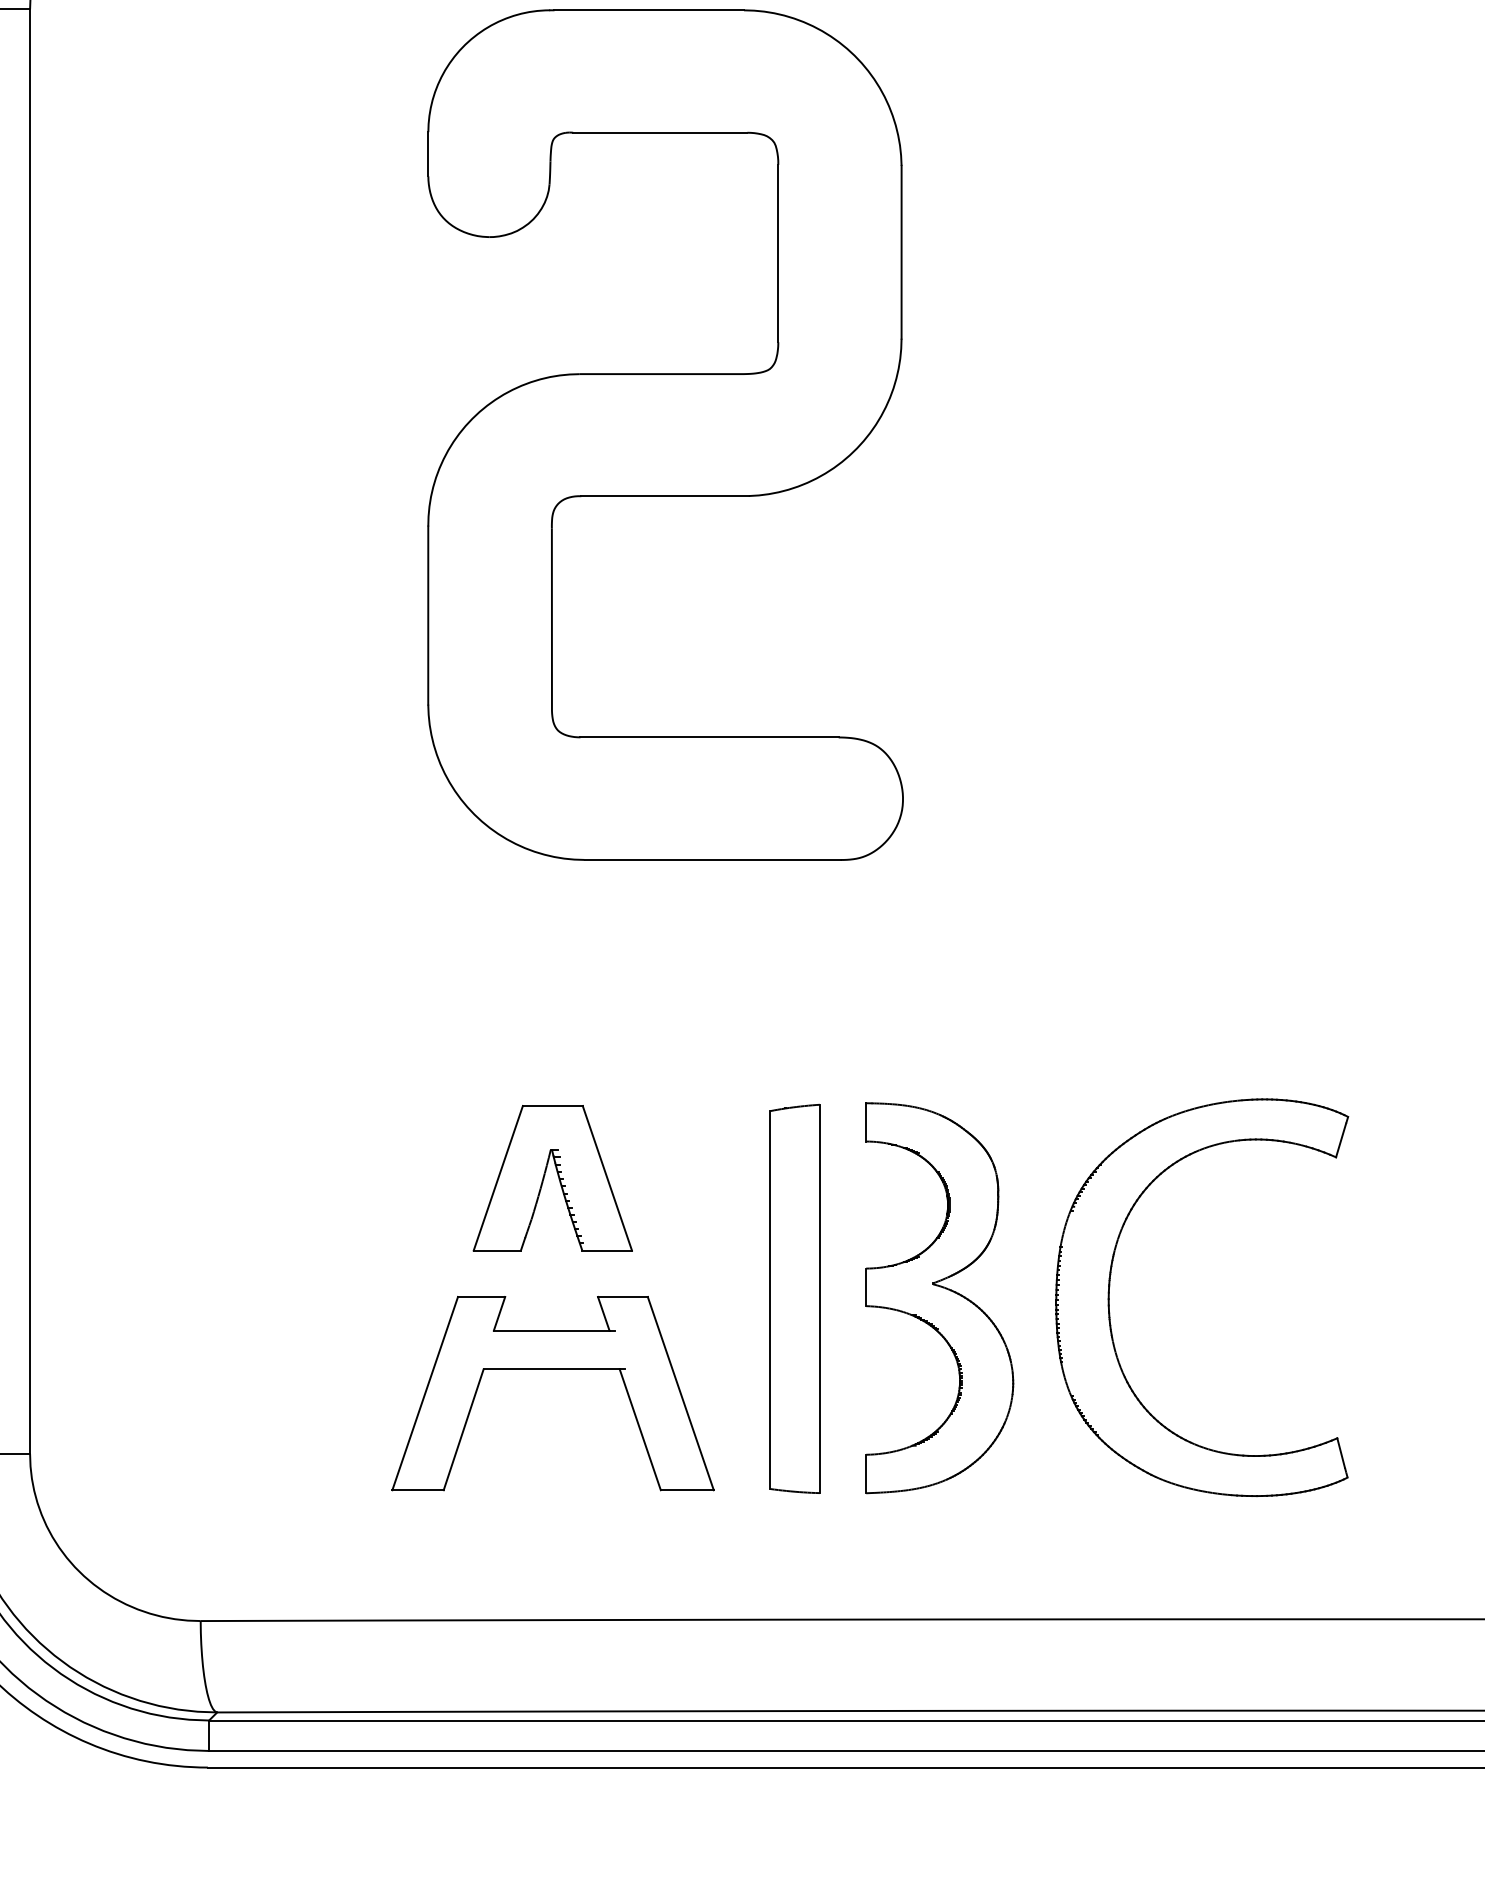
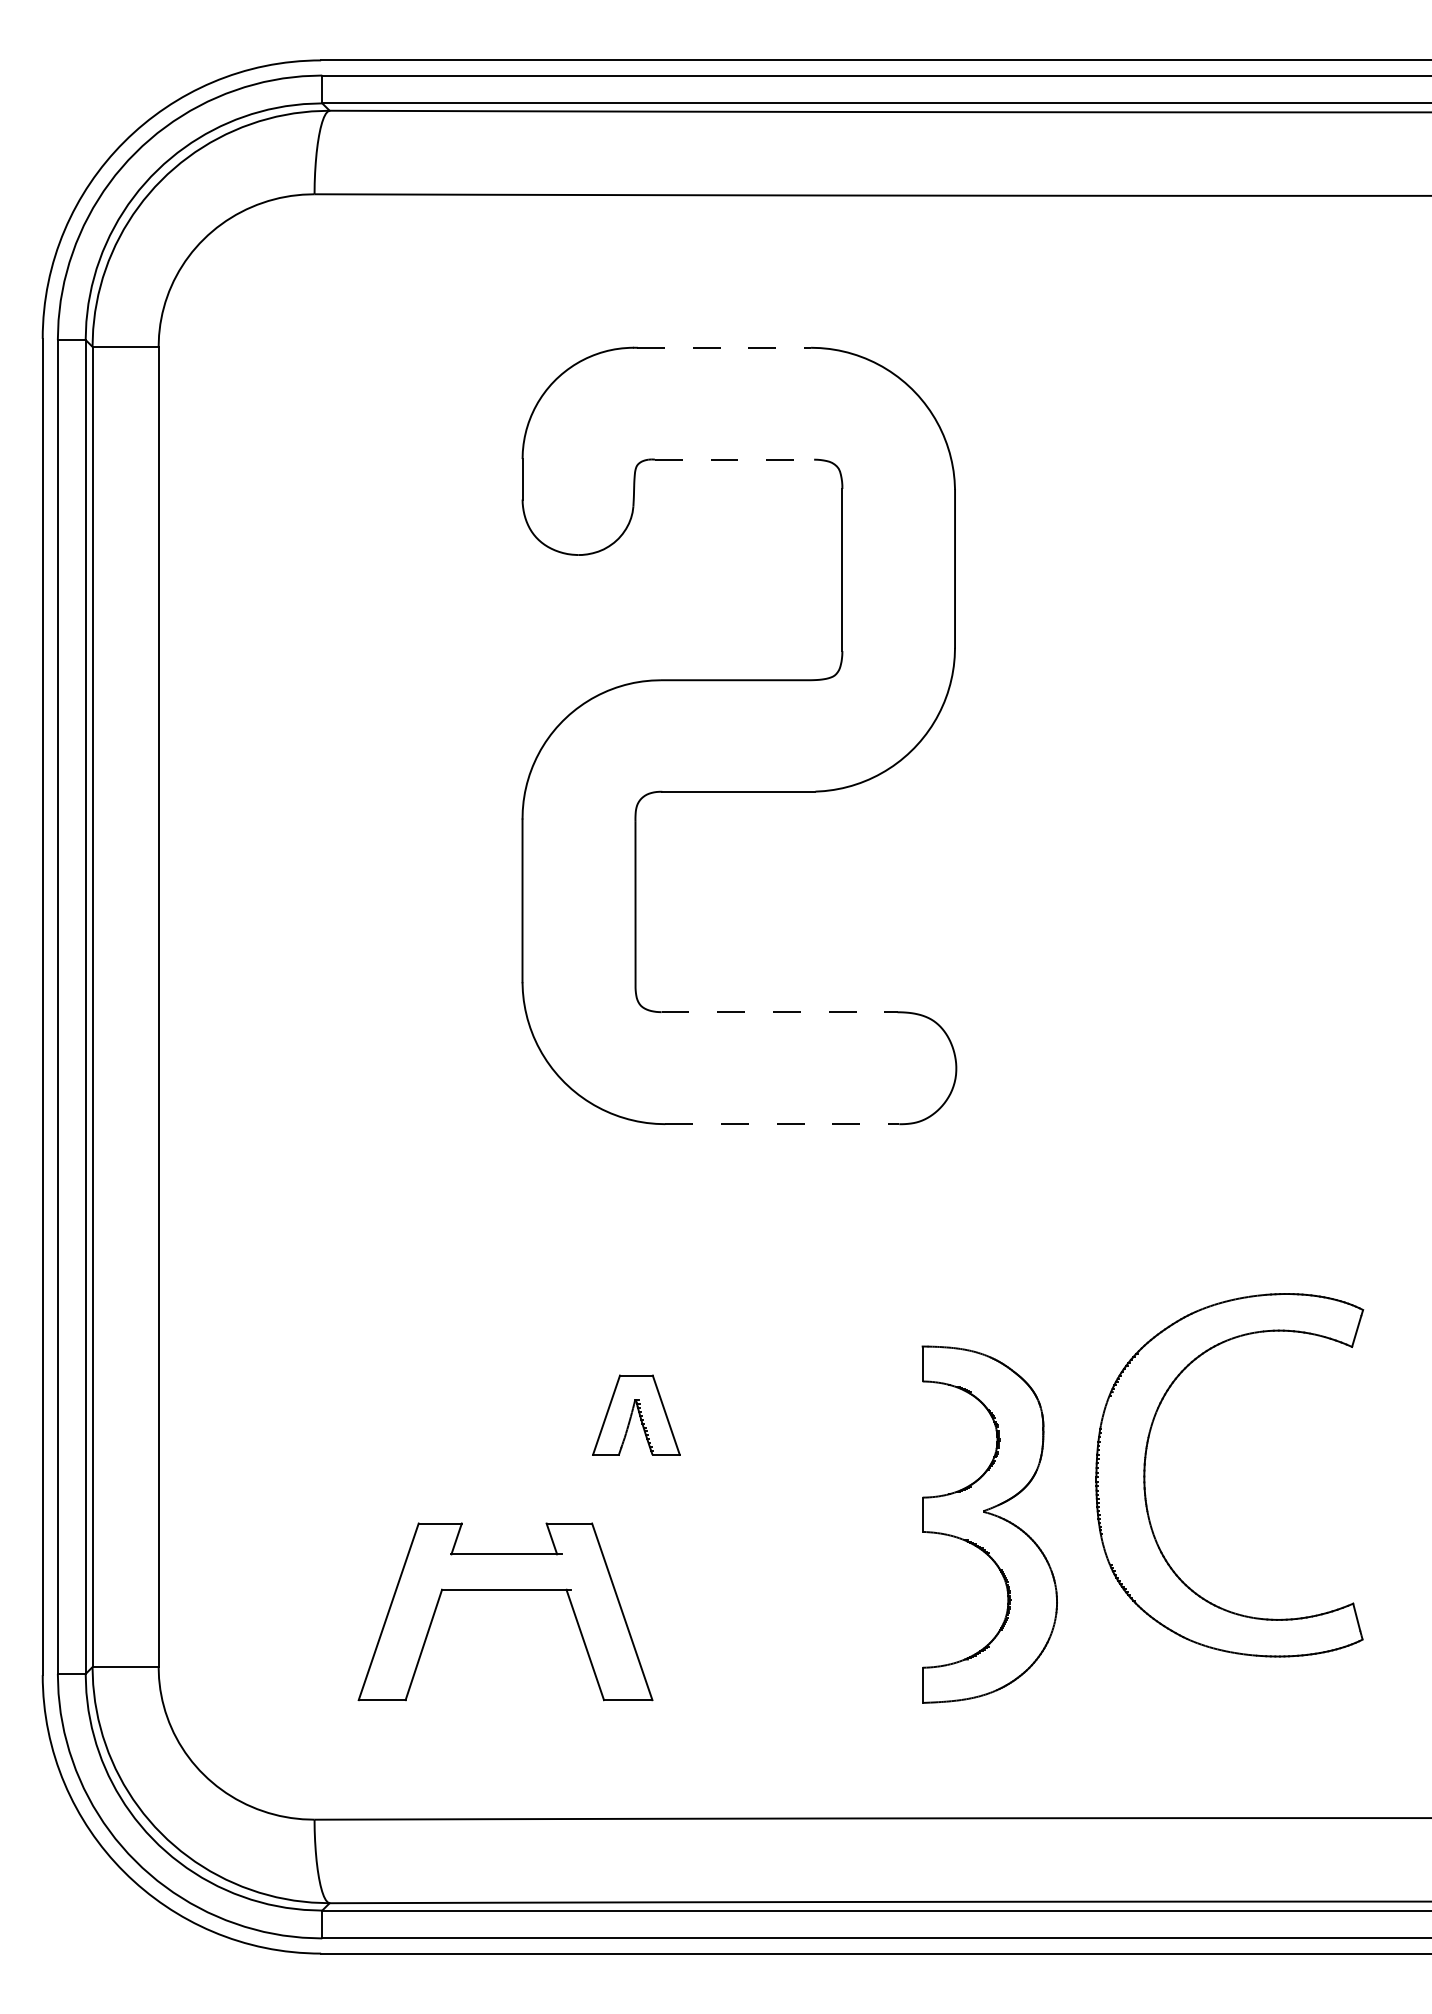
line: (649, 10) -> (724, 347), solid -> dashed
line: (660, 132) -> (734, 459), solid -> dashed
line: (709, 737) -> (779, 1012), solid -> dashed
line: (712, 860) -> (782, 1124), solid -> dashed
part: (553, 1178) -> (636, 1415), size x0.6
part: (1109, 1298) -> (1145, 1475), moved
part: (794, 1299) -> (857, 1525), removed
part: (553, 1370) -> (505, 1590), moved

